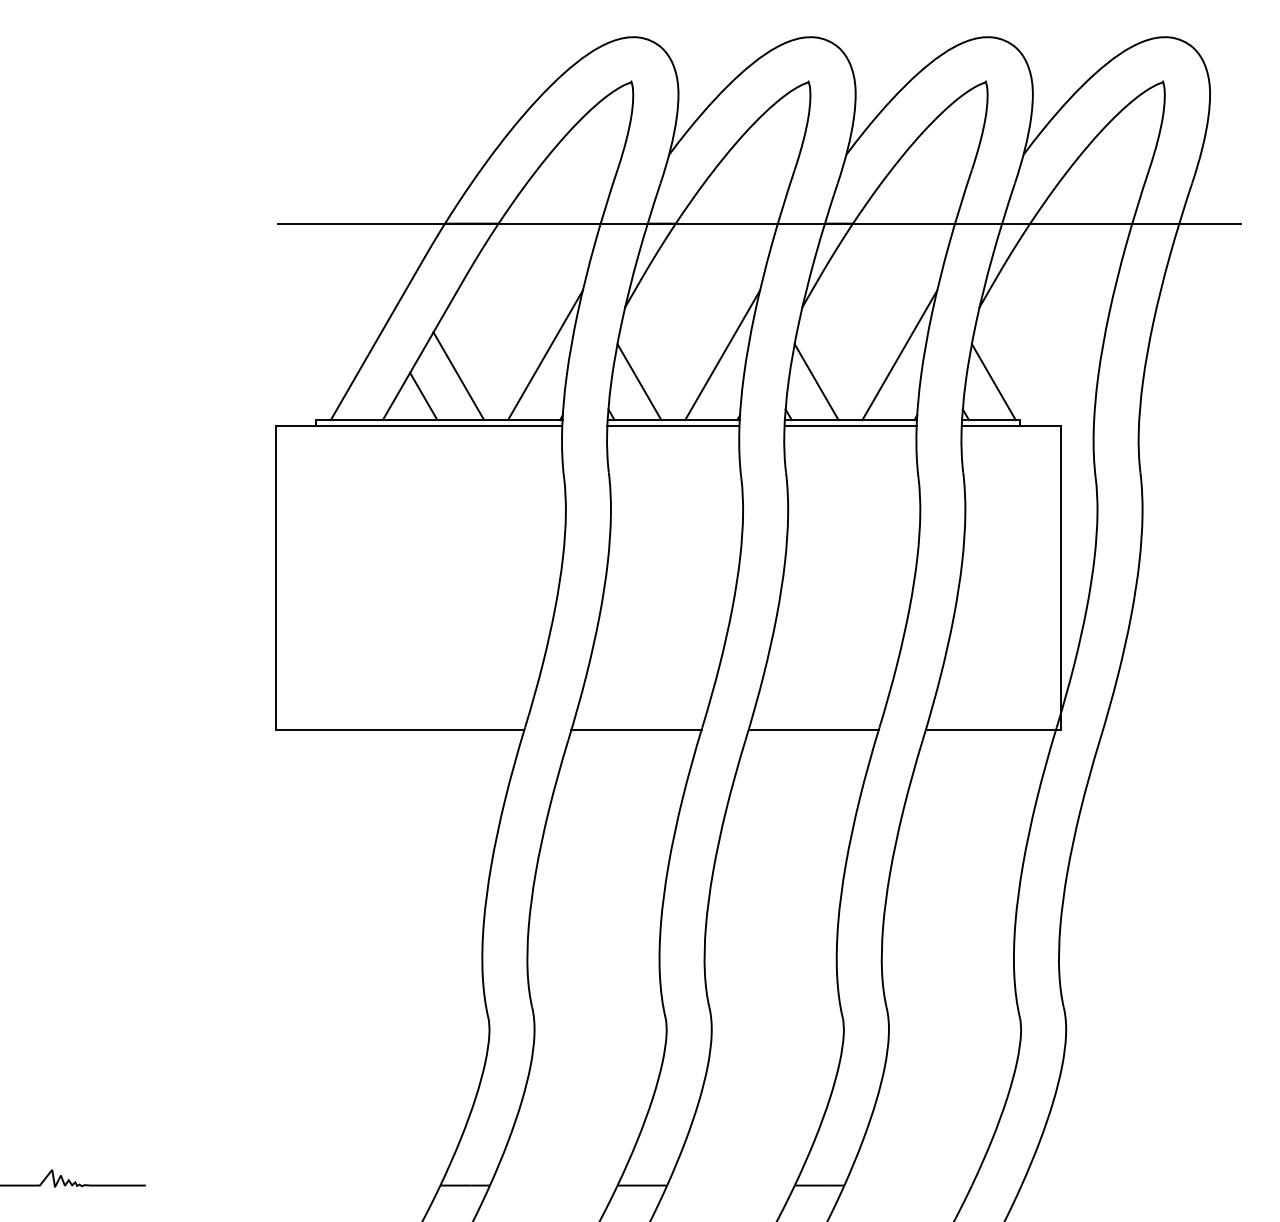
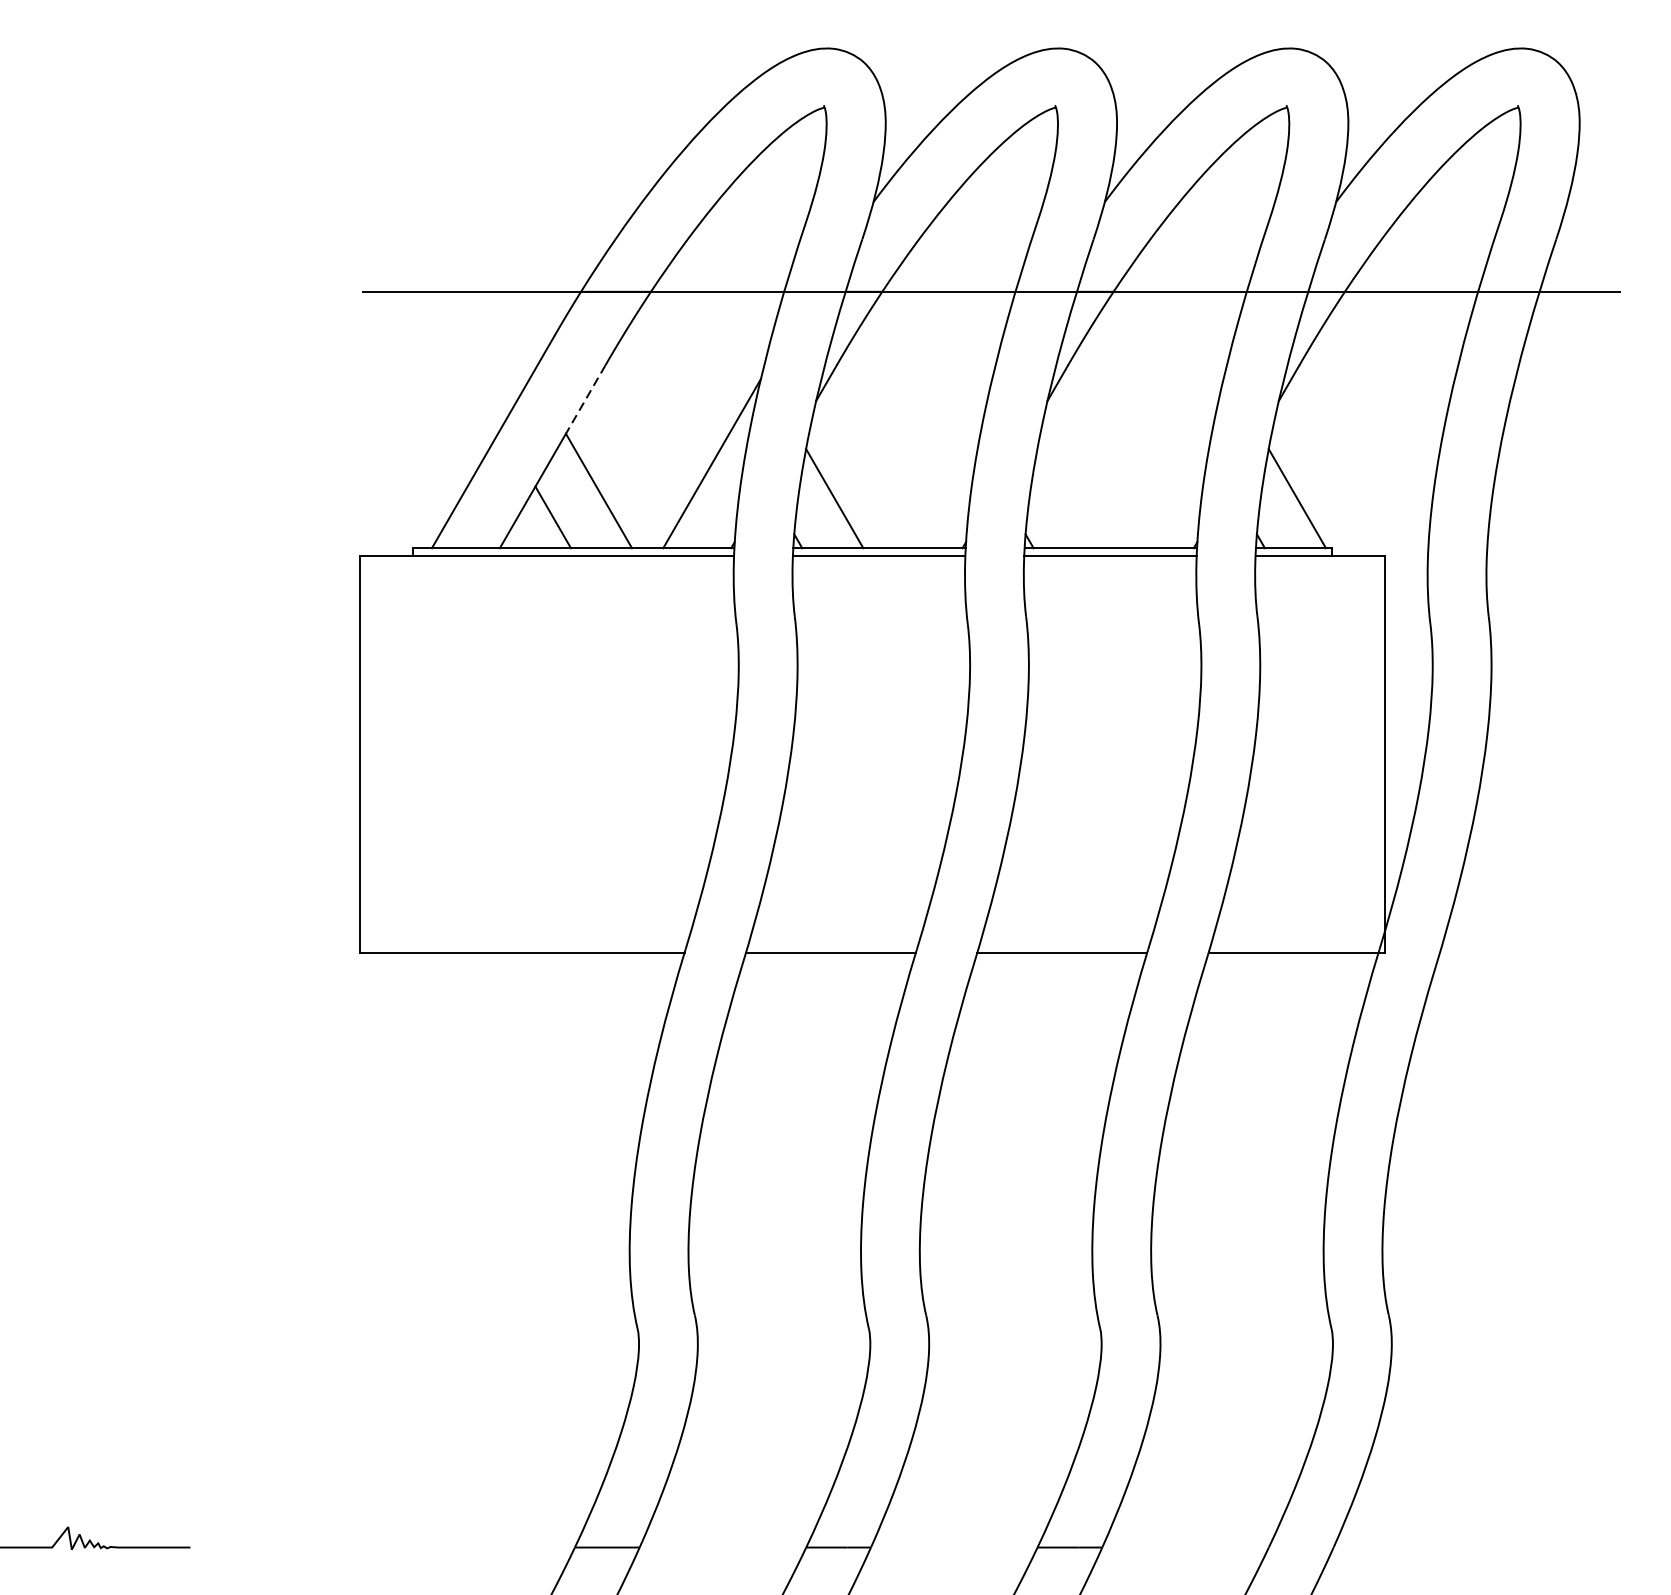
line: (448, 306) -> (585, 400), solid -> dashed
line: (722, 355) -> (943, 463), removed
line: (899, 355) -> (1174, 463), removed
line: (816, 382) -> (1065, 499), removed

